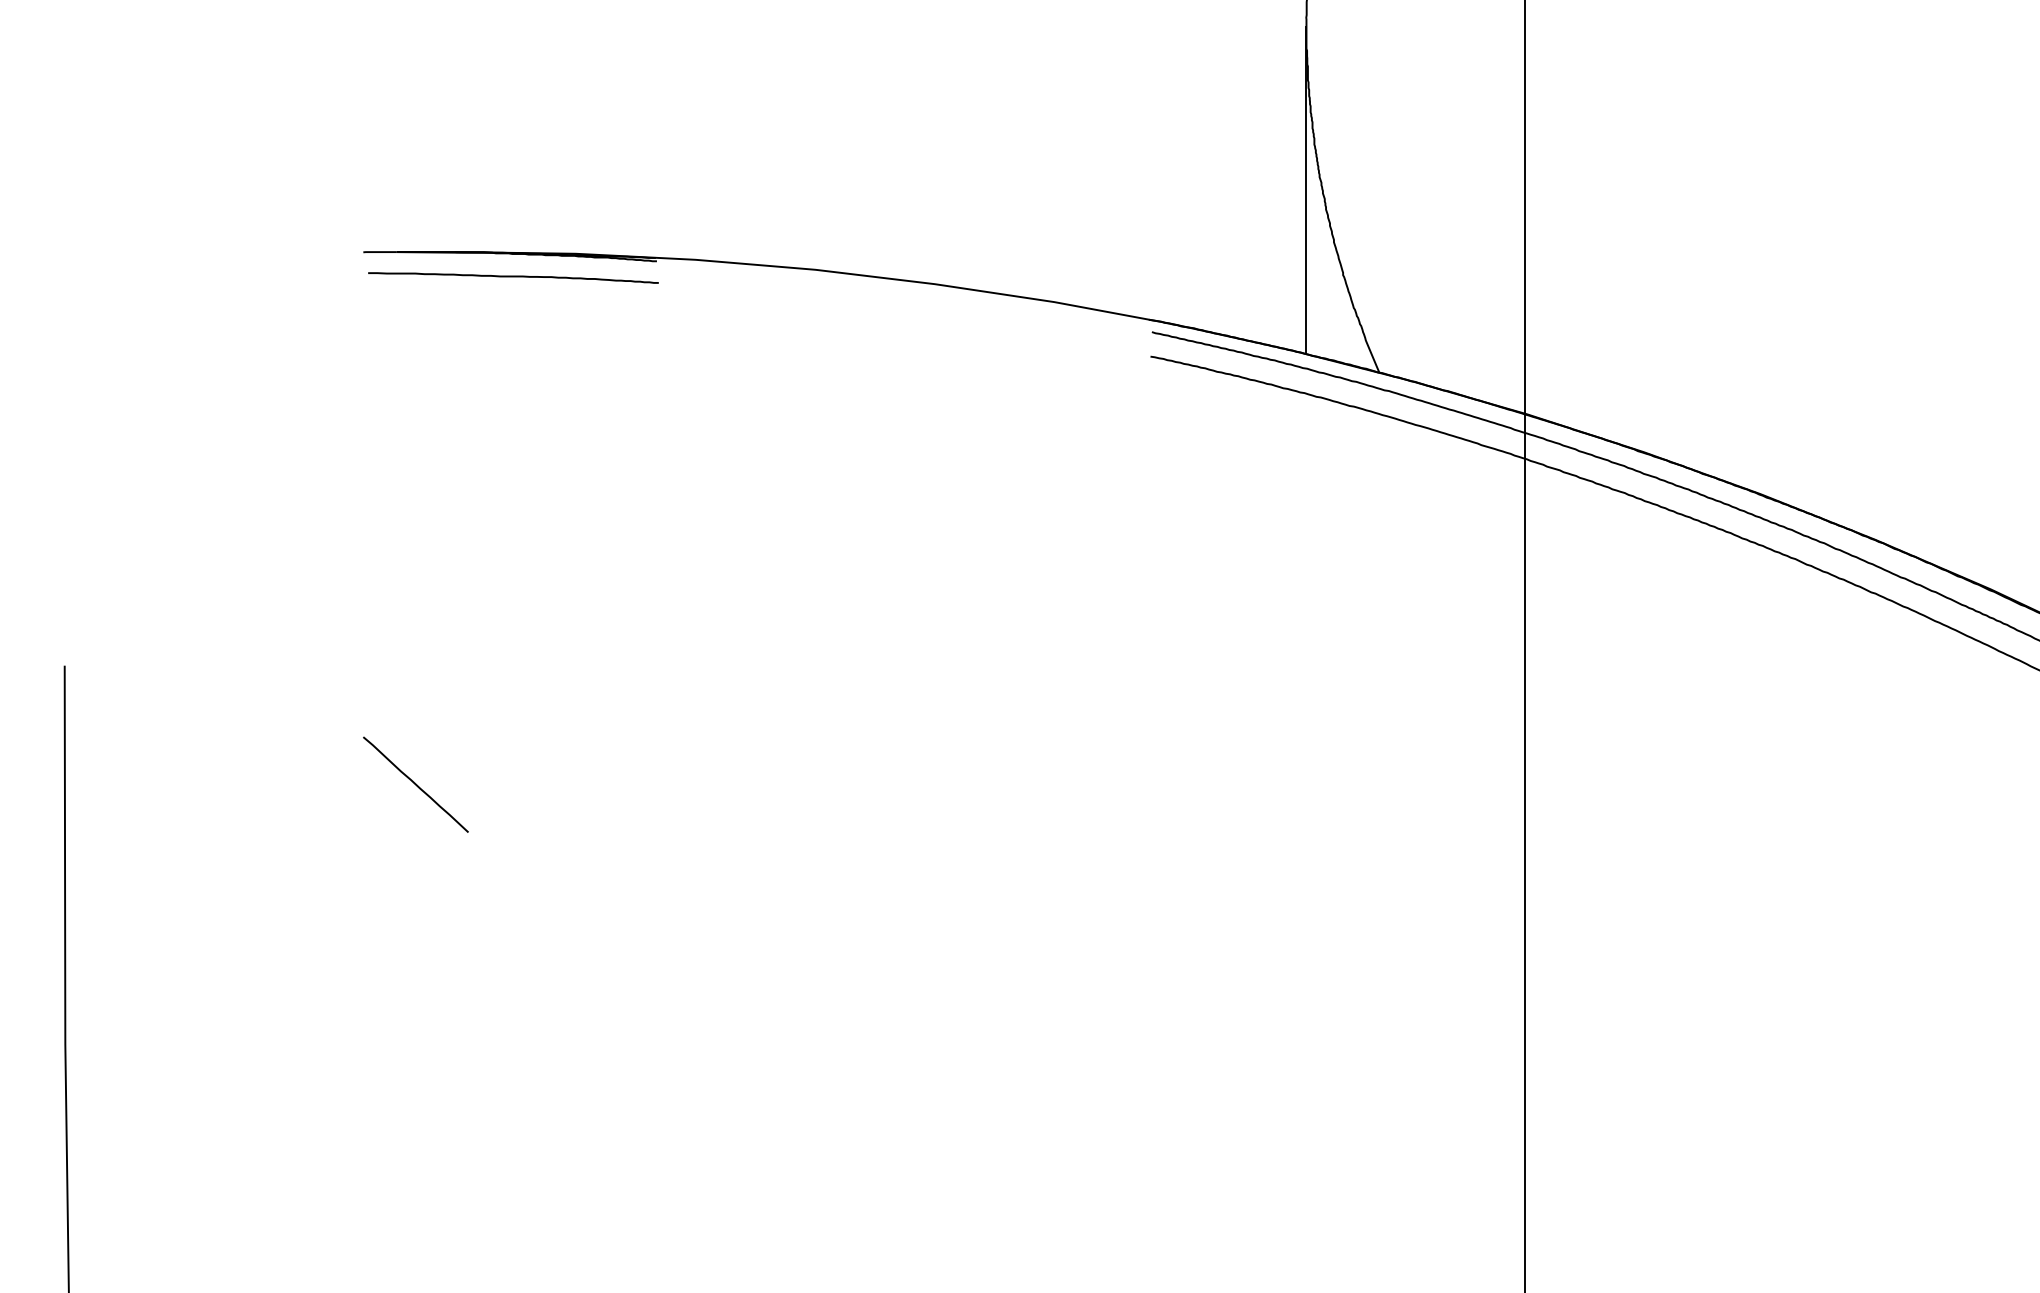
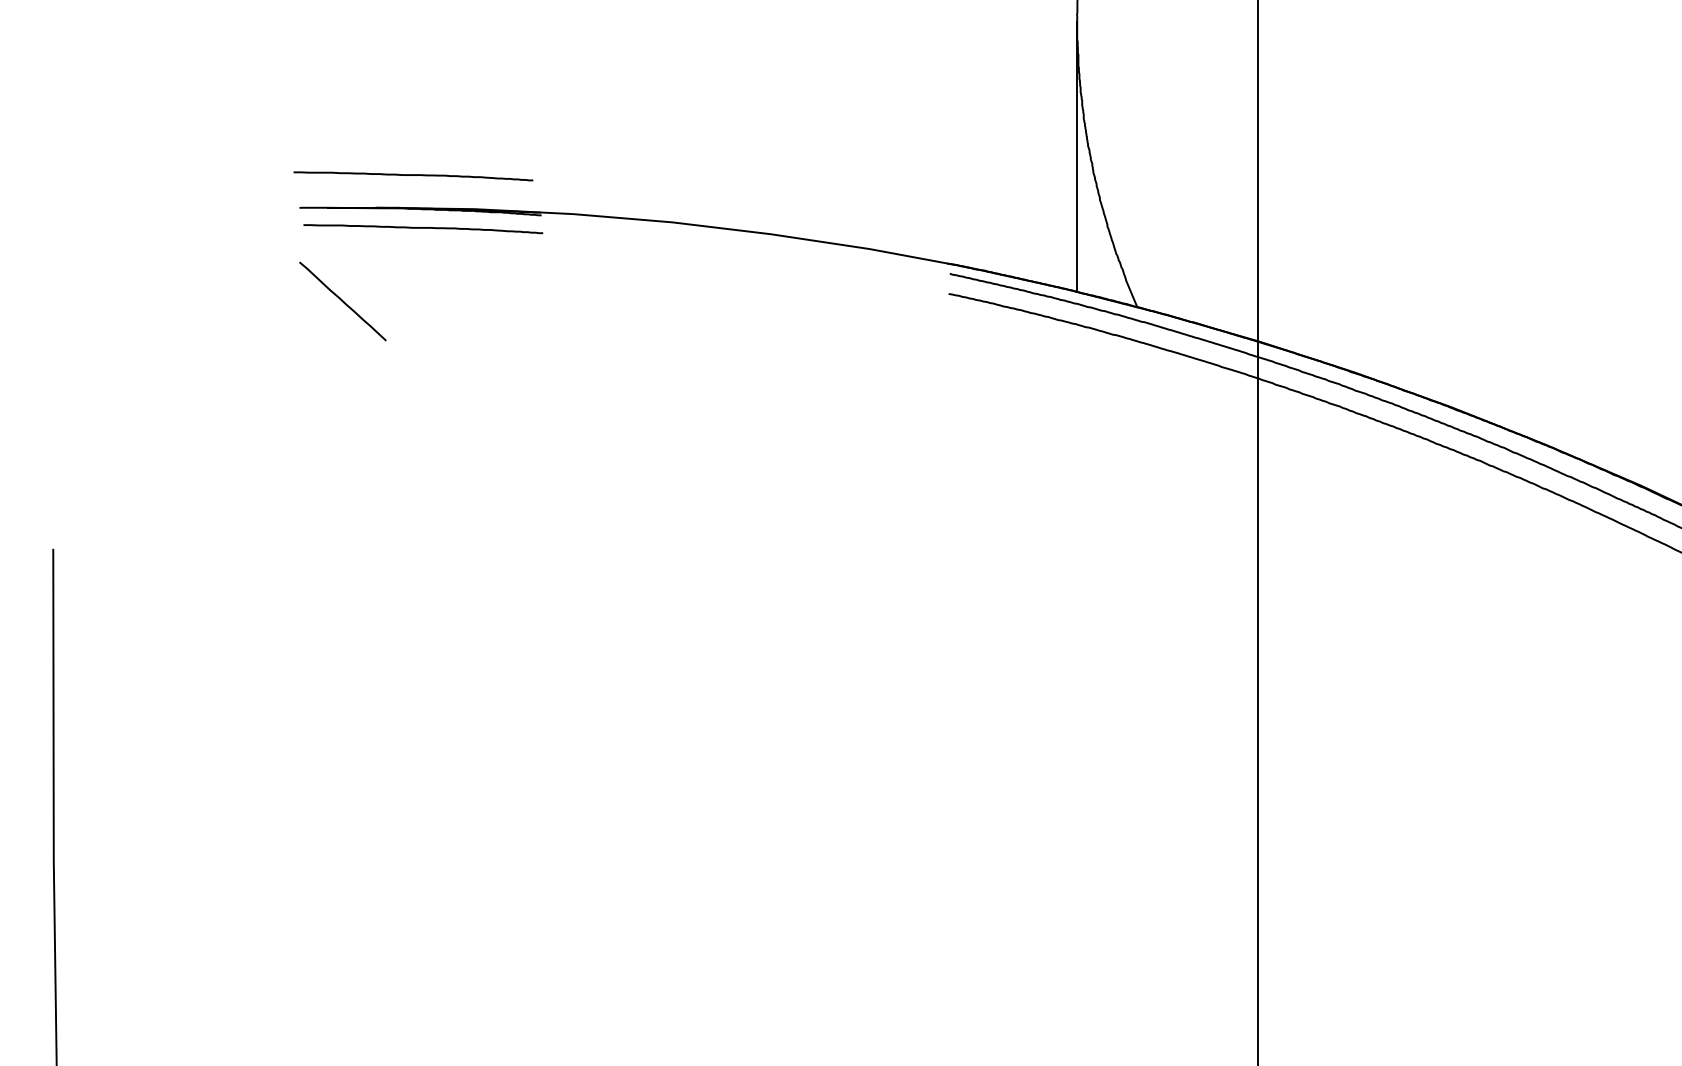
curve: (501, 213) -> (413, 175), added
line: (415, 784) -> (342, 301), moved

